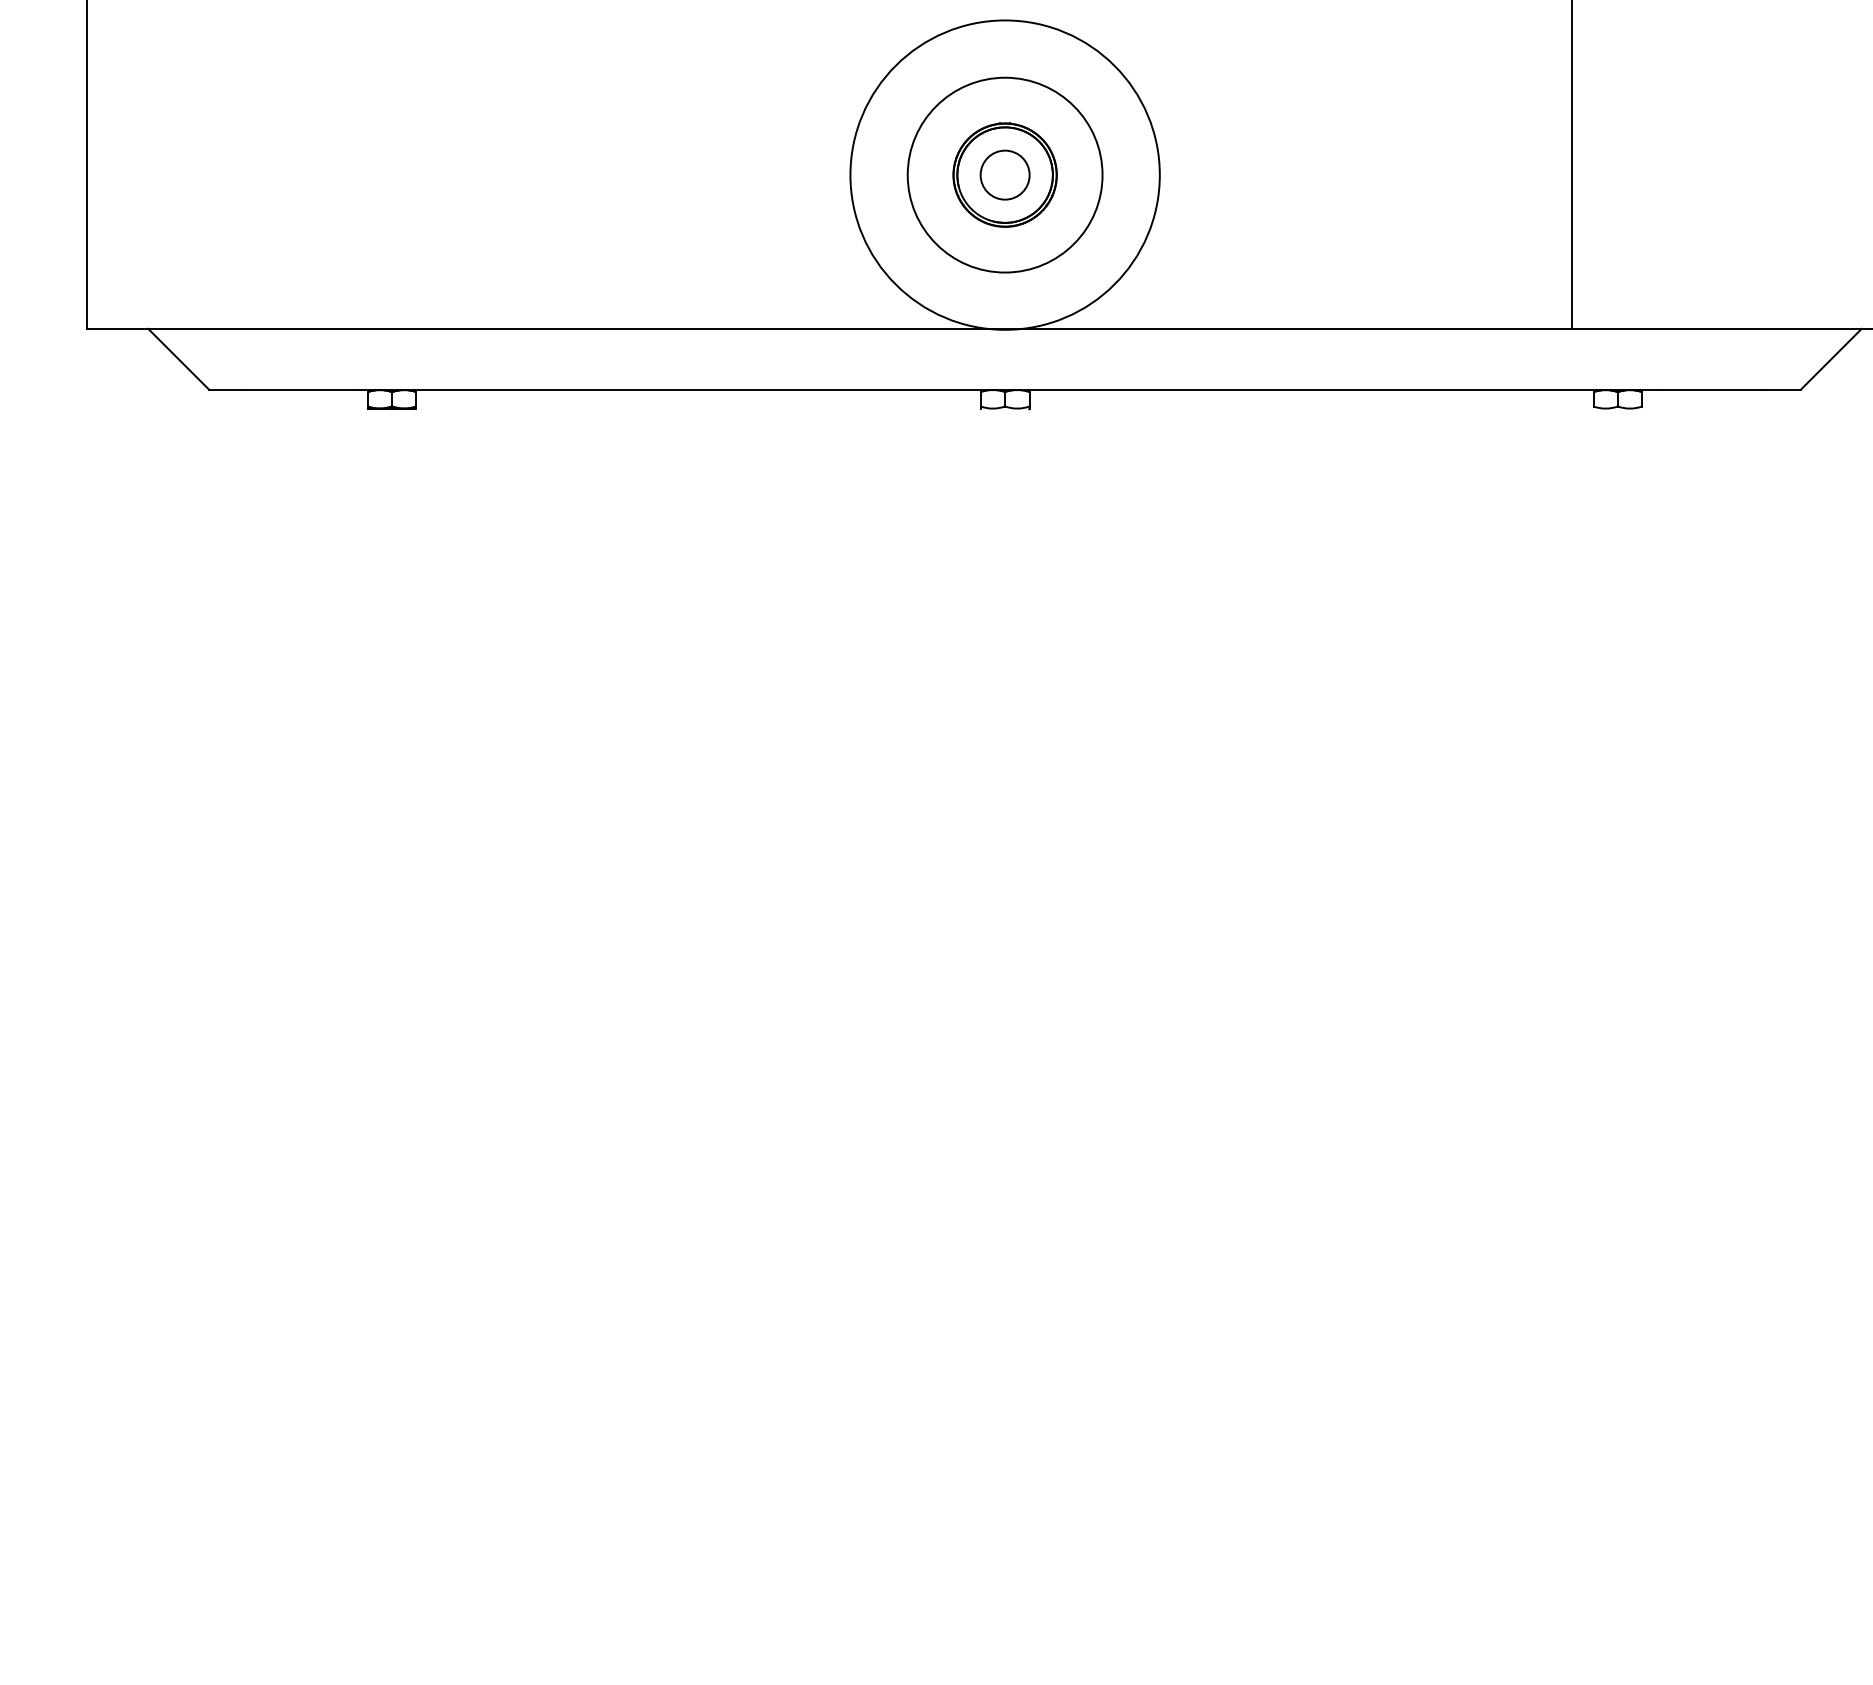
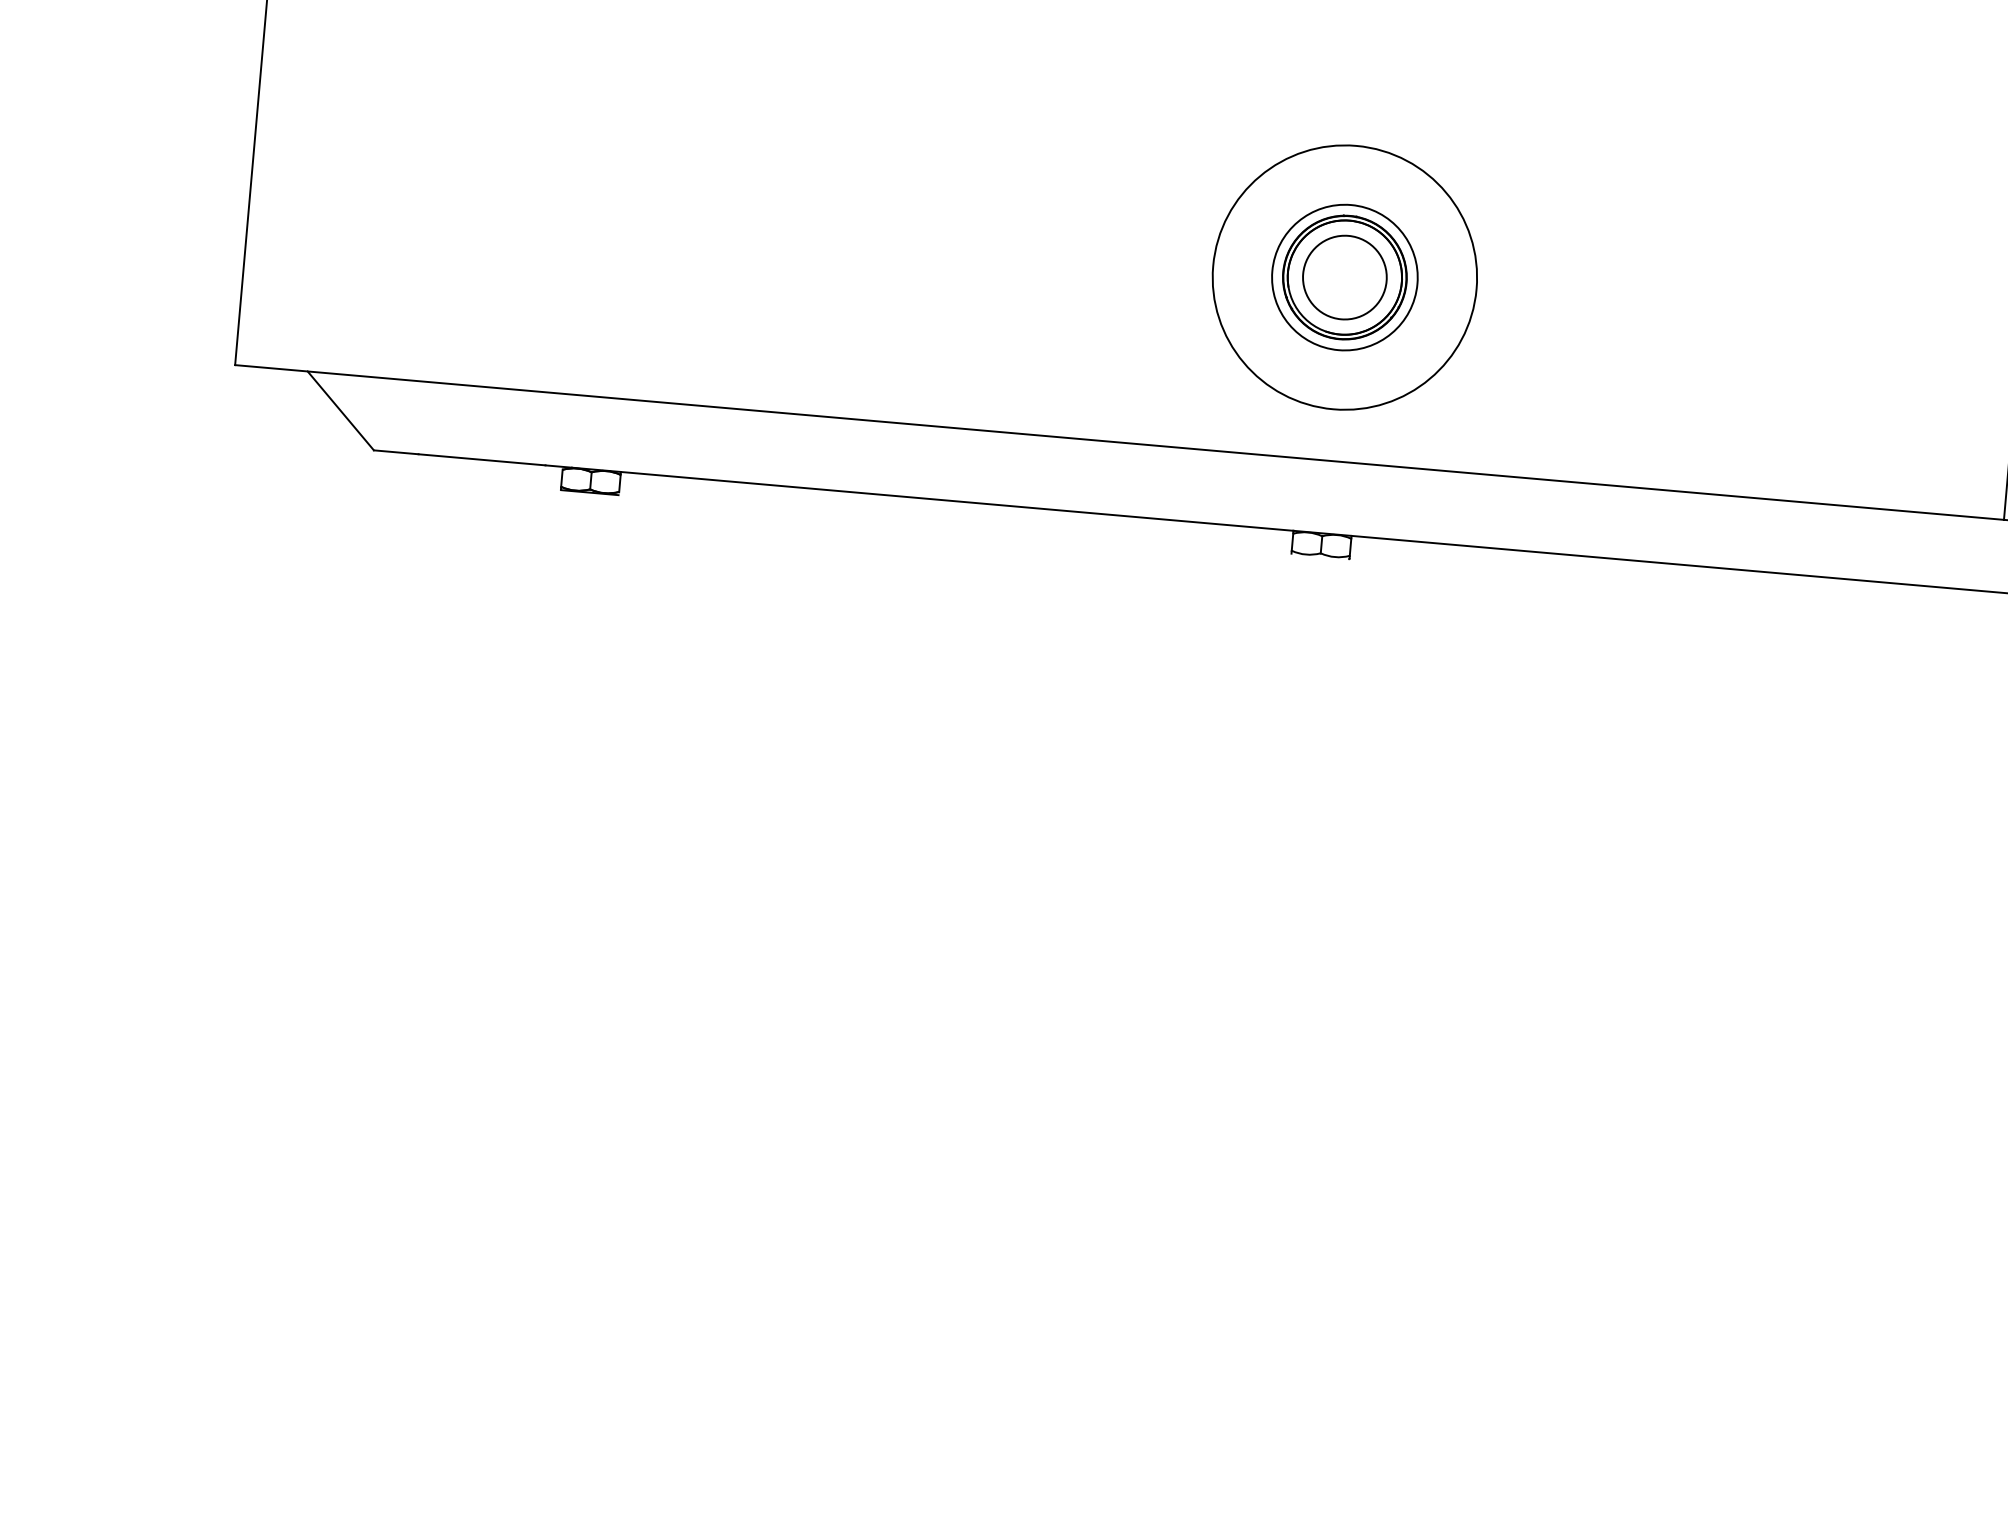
circle: (1004, 174) -> (1344, 276), size x0.71
circle: (1005, 175) -> (1345, 278), size x0.62
circle: (1005, 175) -> (1345, 278), size x1.43

